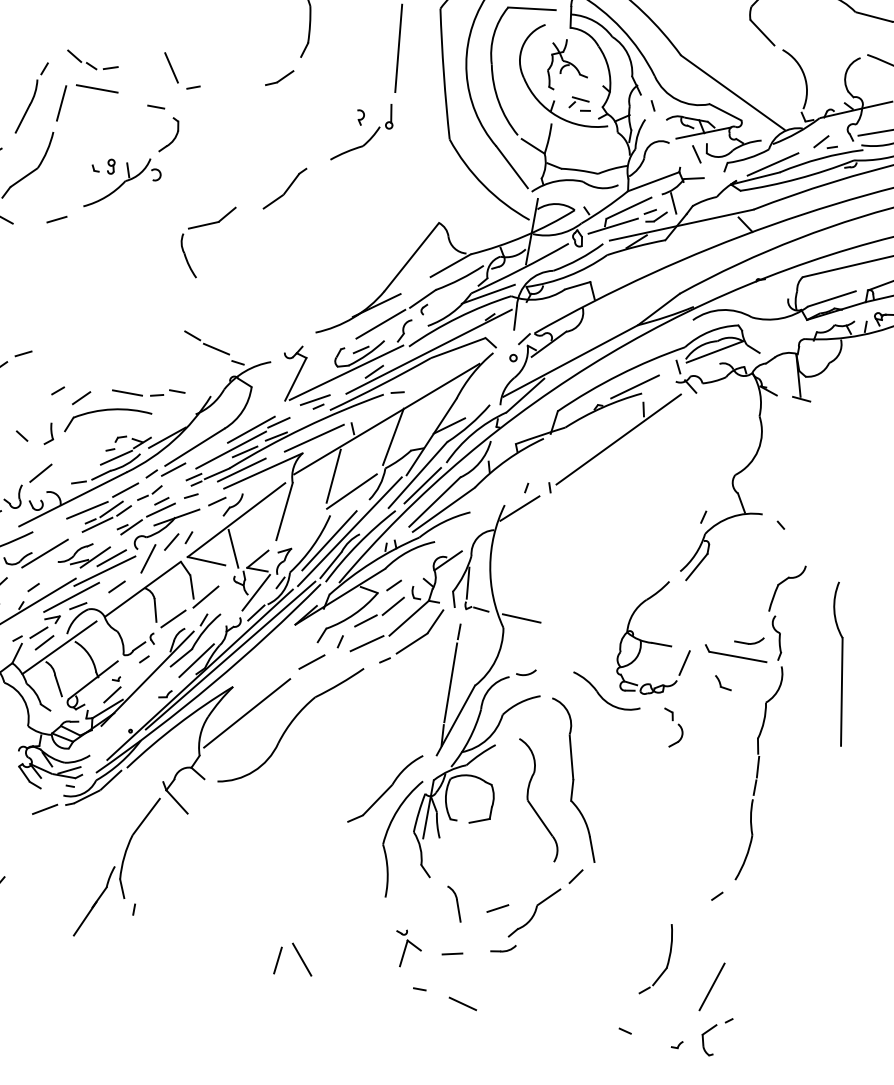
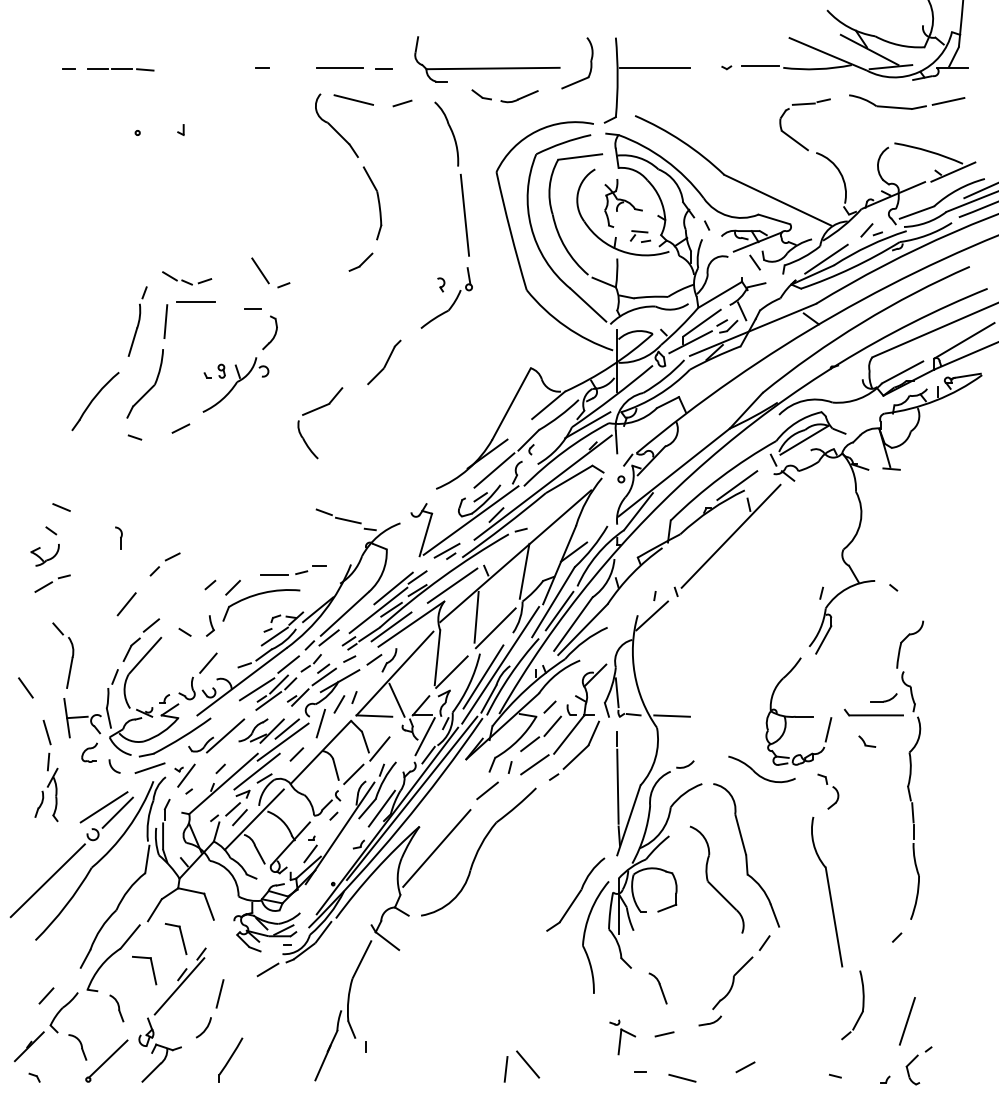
line: (296, 528) -> (451, 671), added
part: (839, 664) -> (827, 892), moved
line: (497, 908) -> (745, 1067), moved

